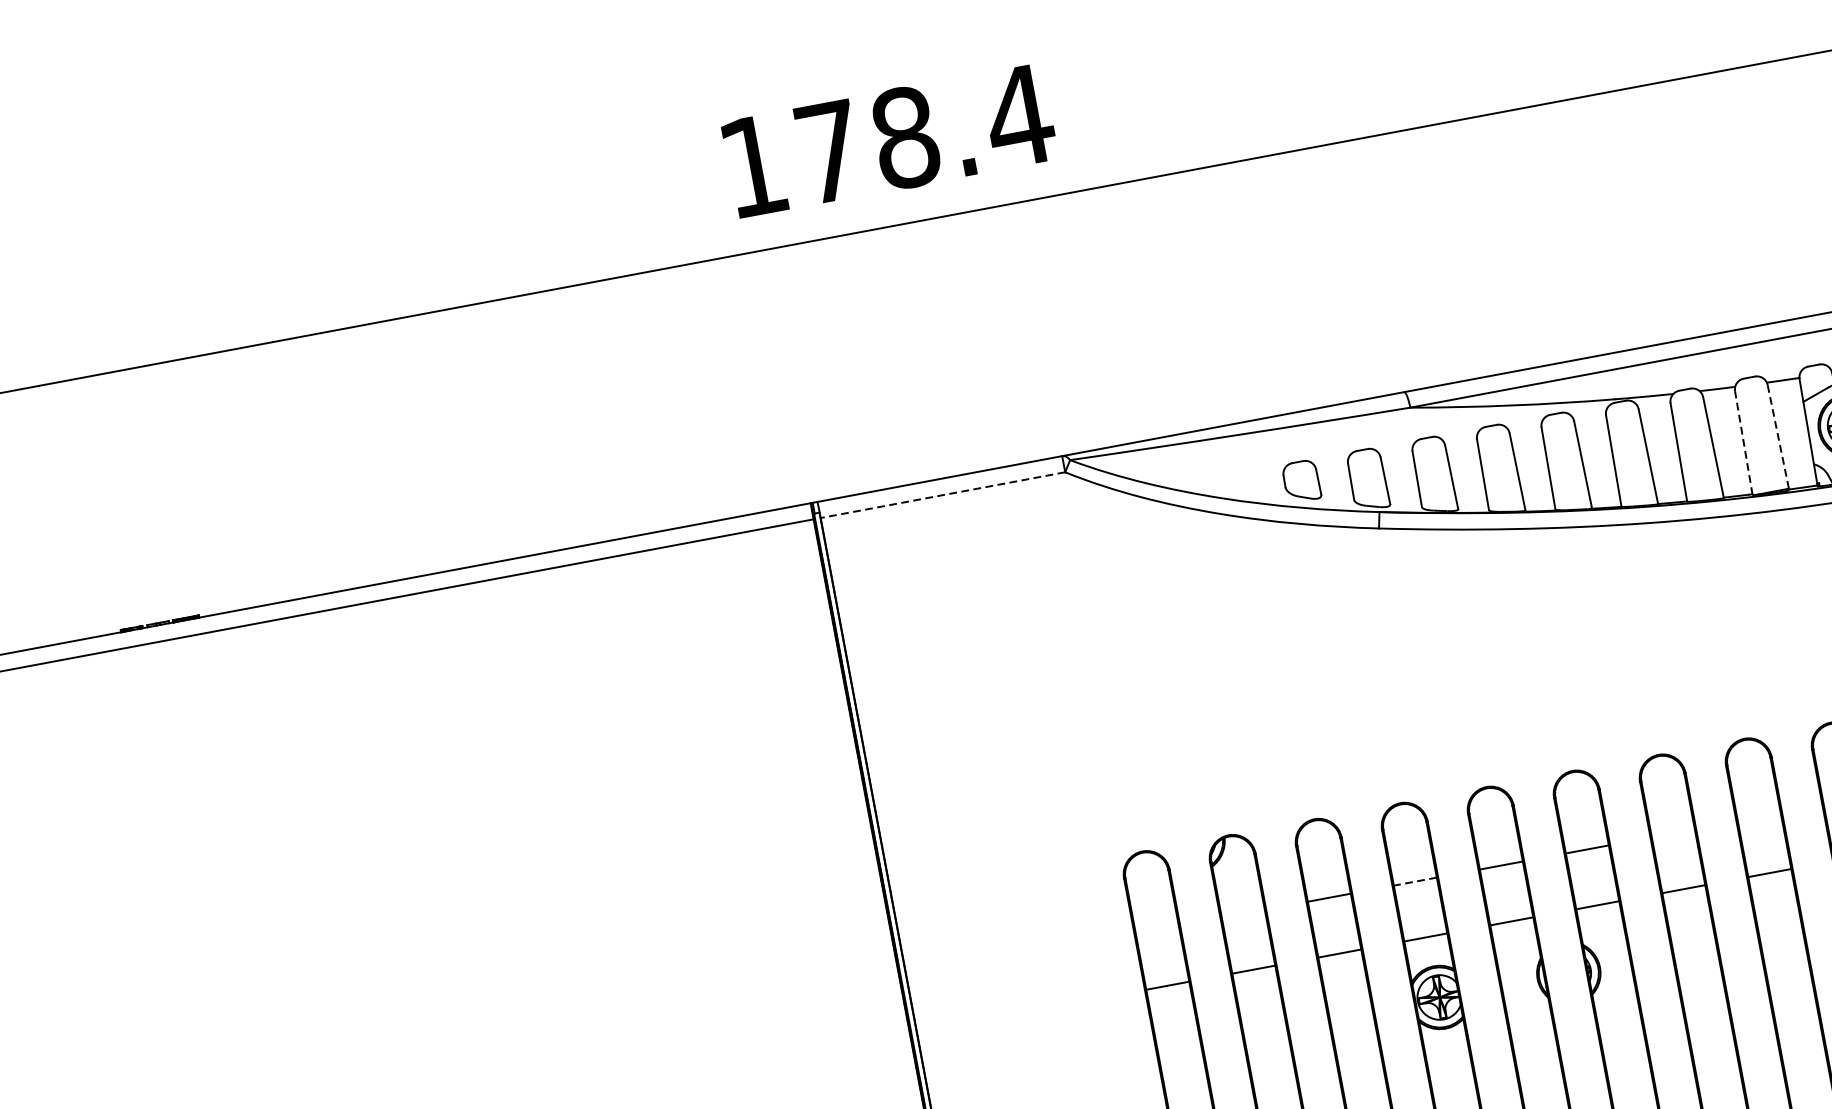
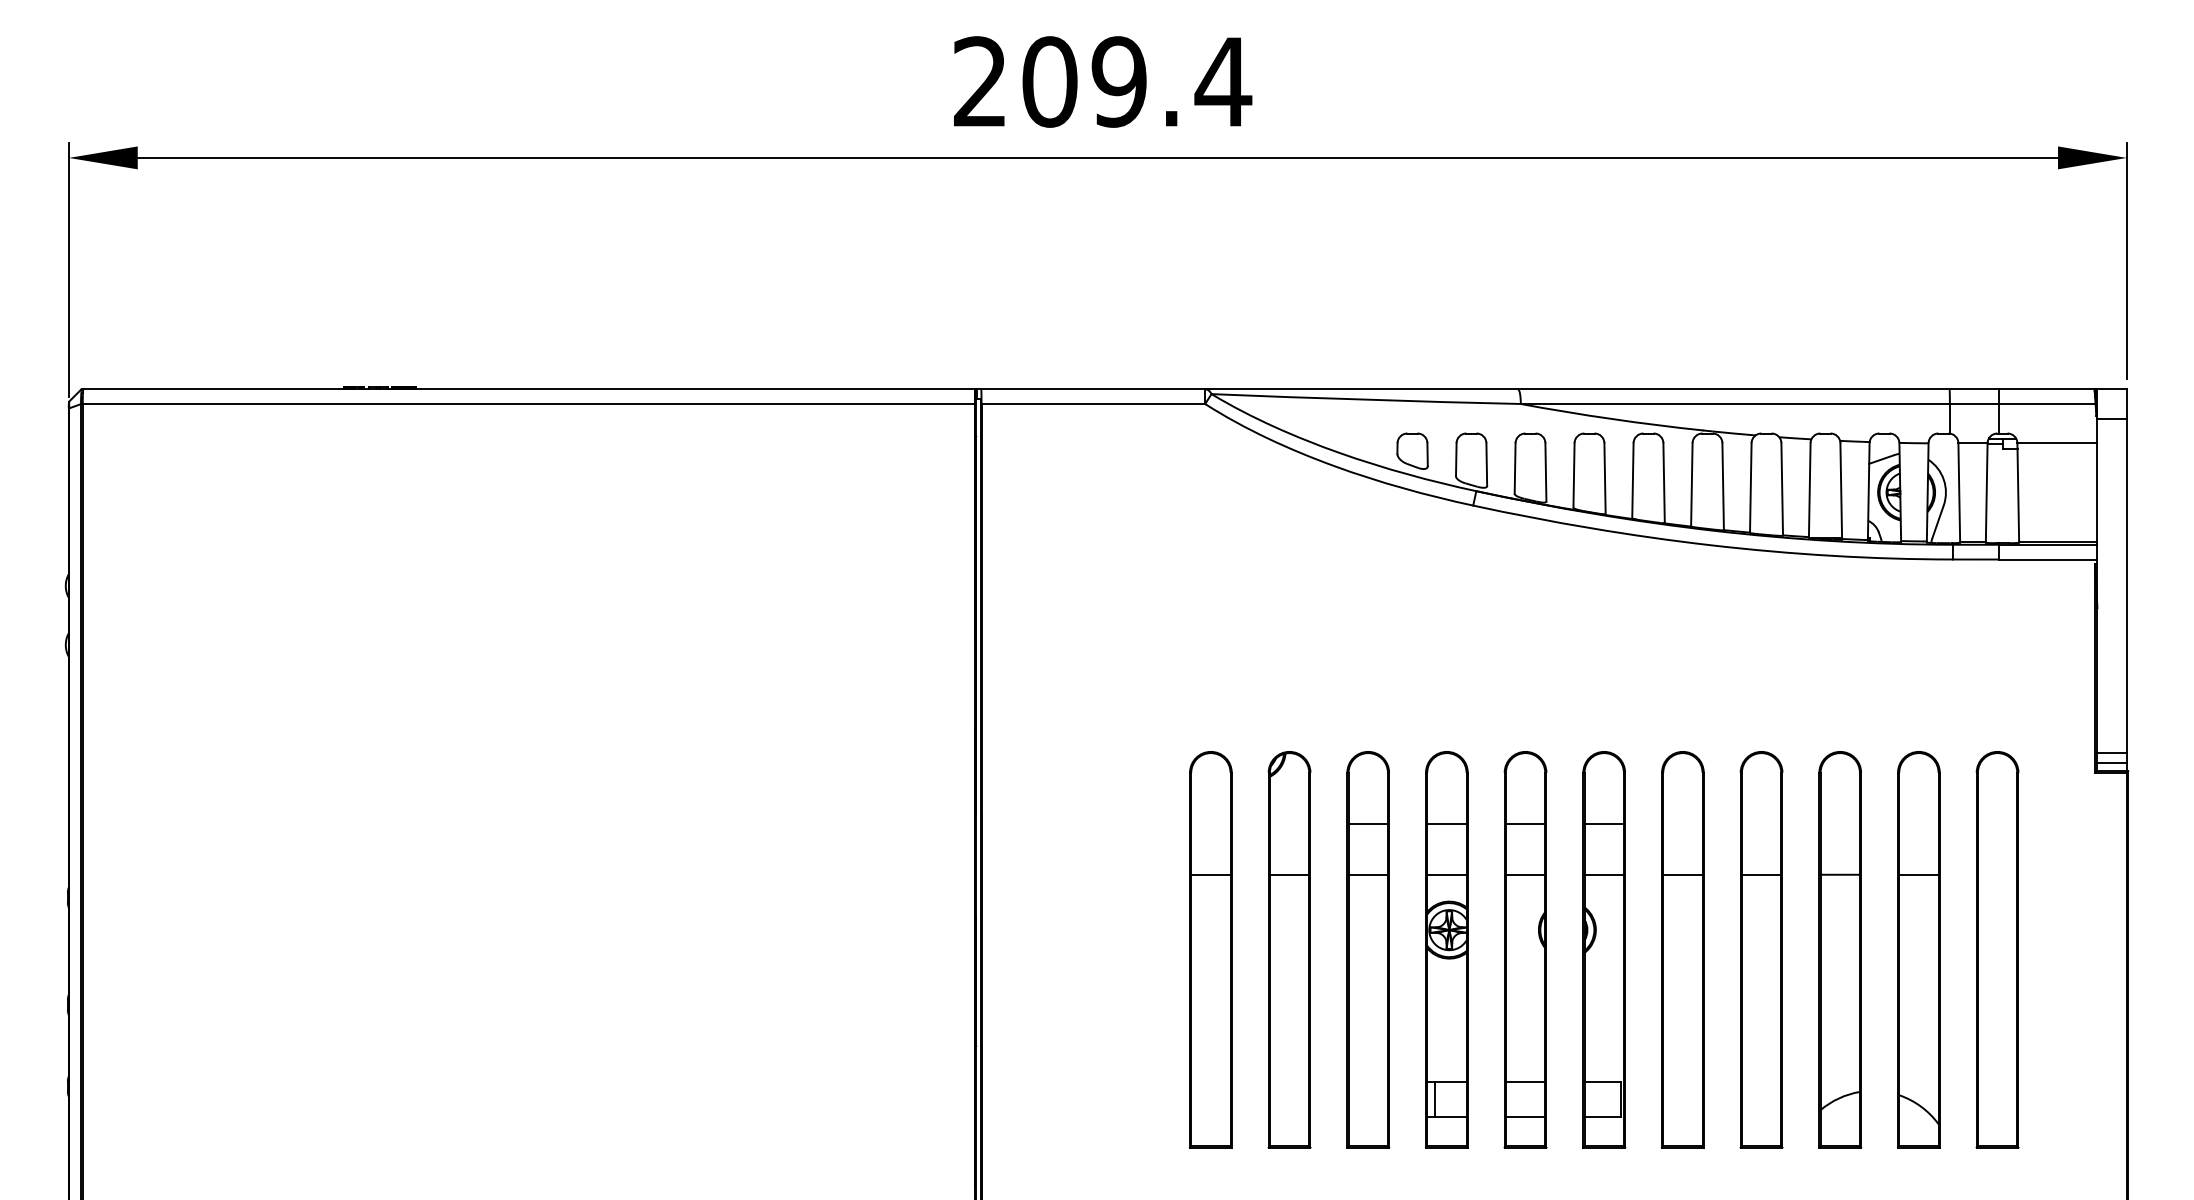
text: (830, 151) -> (1050, 81), 178.4 -> 209.4
line: (1778, 437) -> (1841, 491), dashed -> solid
line: (1743, 442) -> (1809, 489), dashed -> solid
line: (943, 495) -> (1093, 404), dashed -> solid
line: (1414, 881) -> (1446, 823), dashed -> solid

